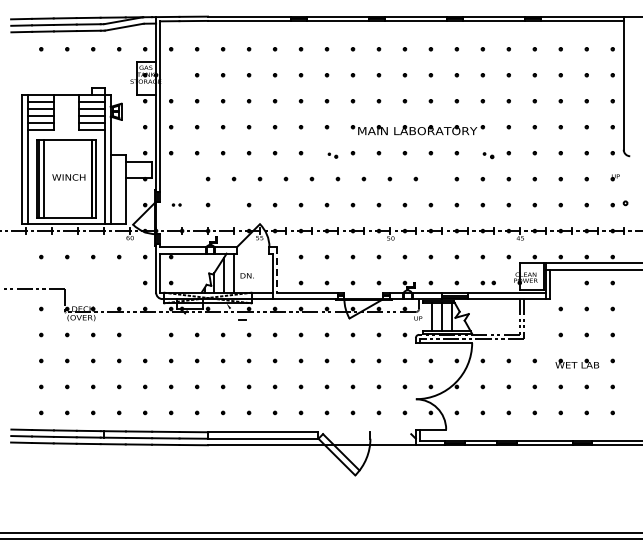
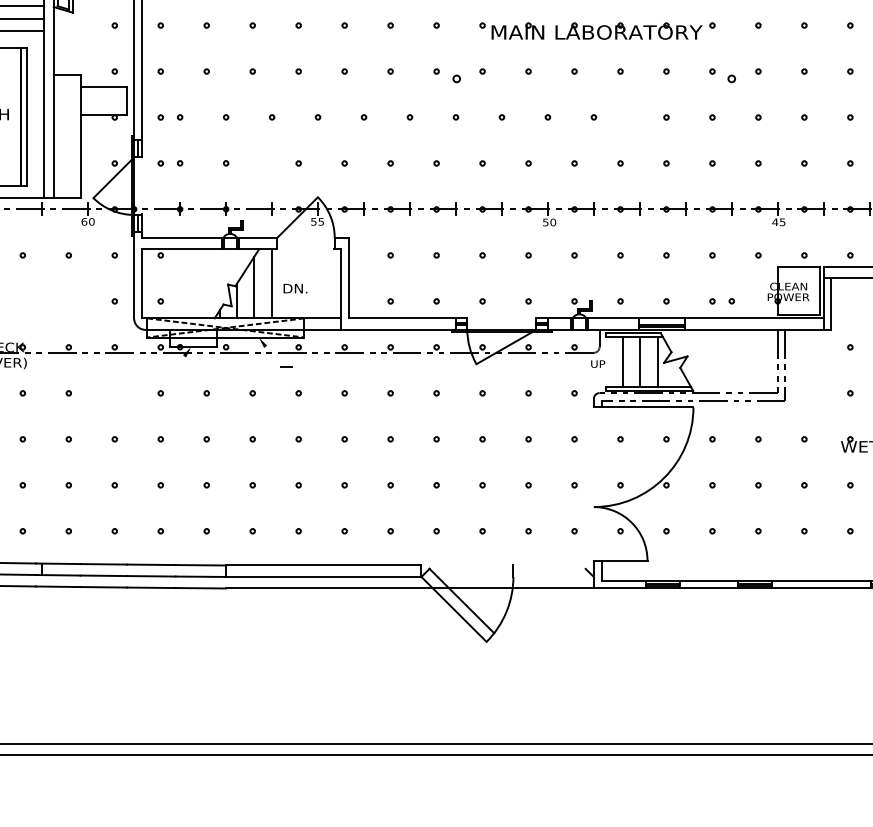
part: (332, 155) -> (446, 75), size x1.67
part: (488, 155) -> (722, 75), size x1.43
part: (176, 178) -> (170, 116), added
part: (176, 204) -> (170, 162), size x1.67
line: (277, 269) -> (348, 277), dashed -> solid

